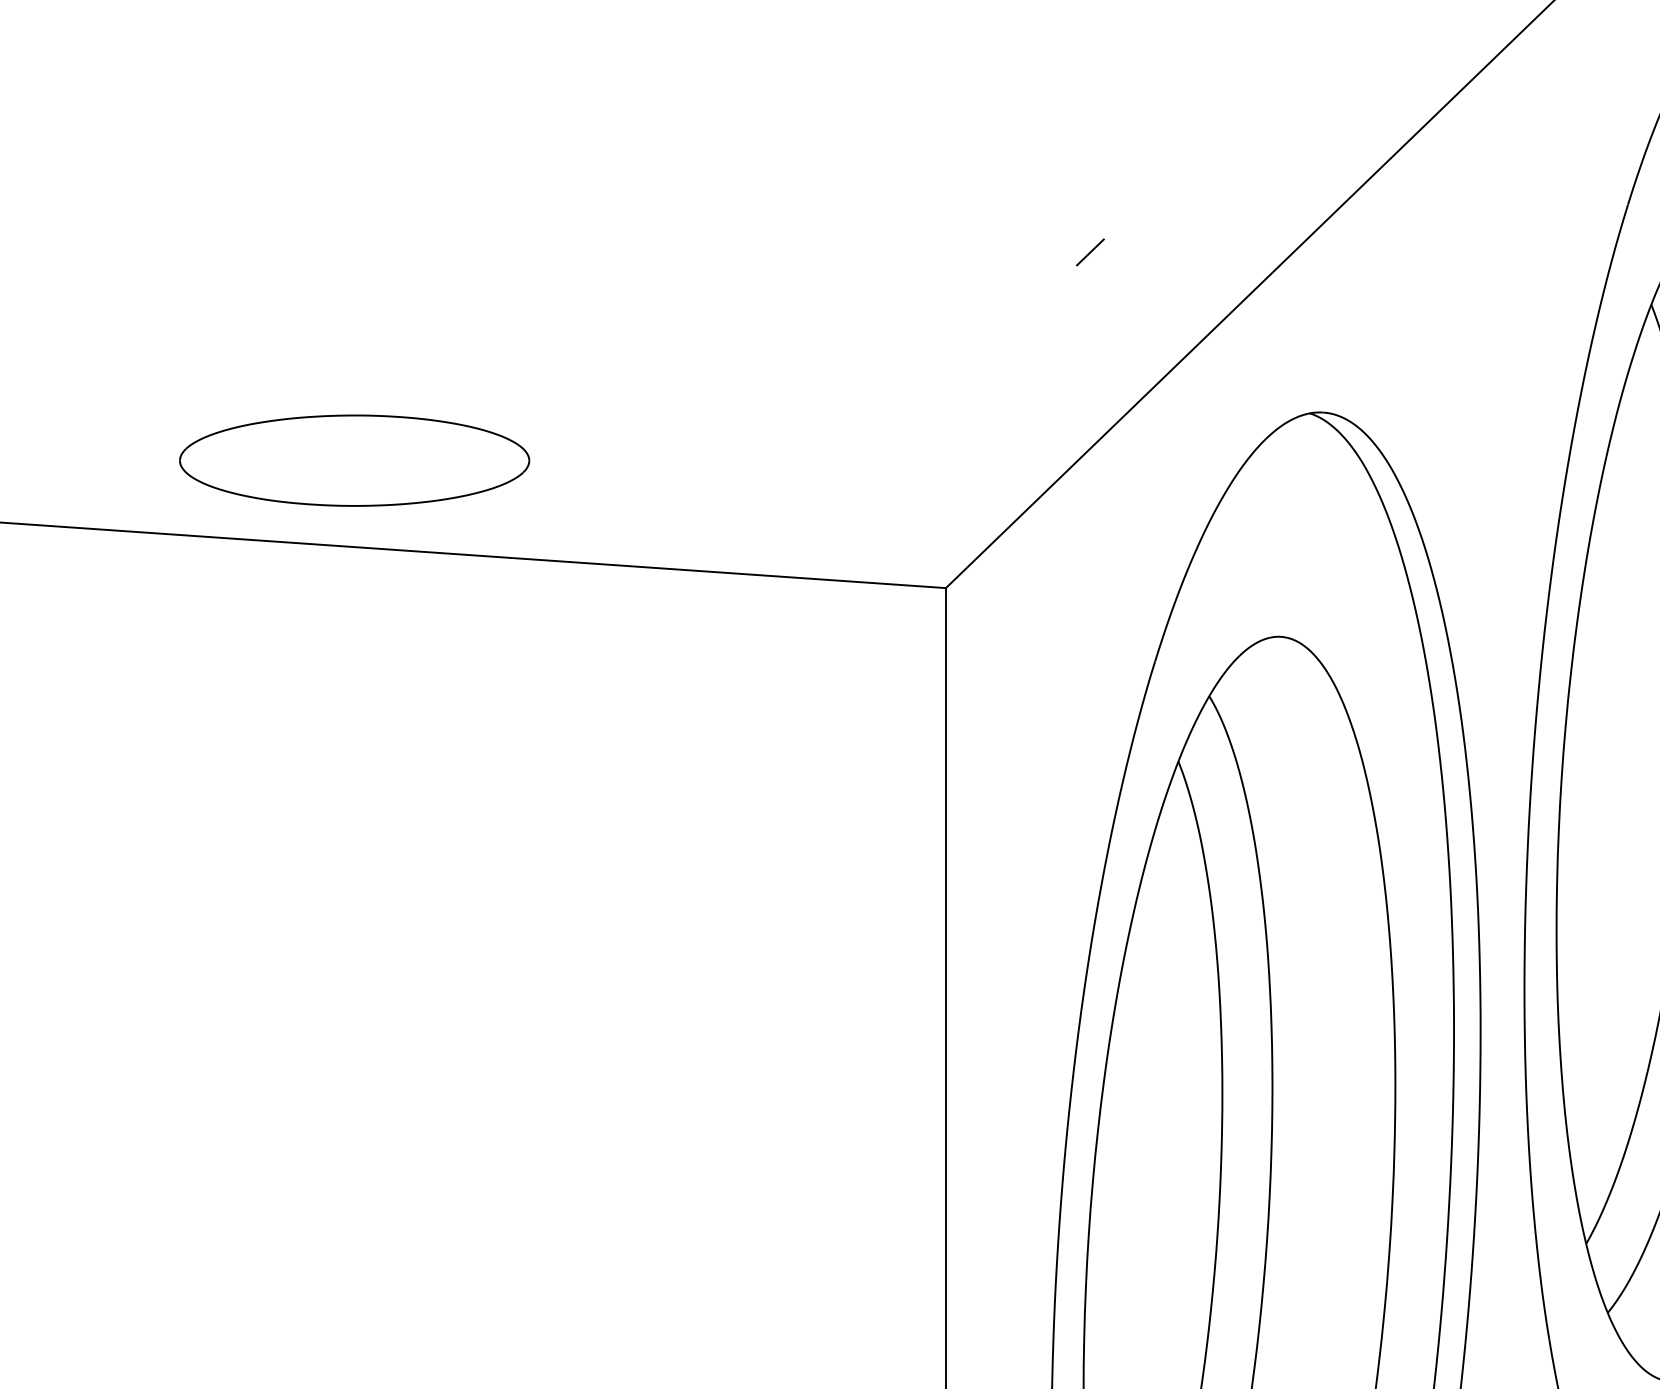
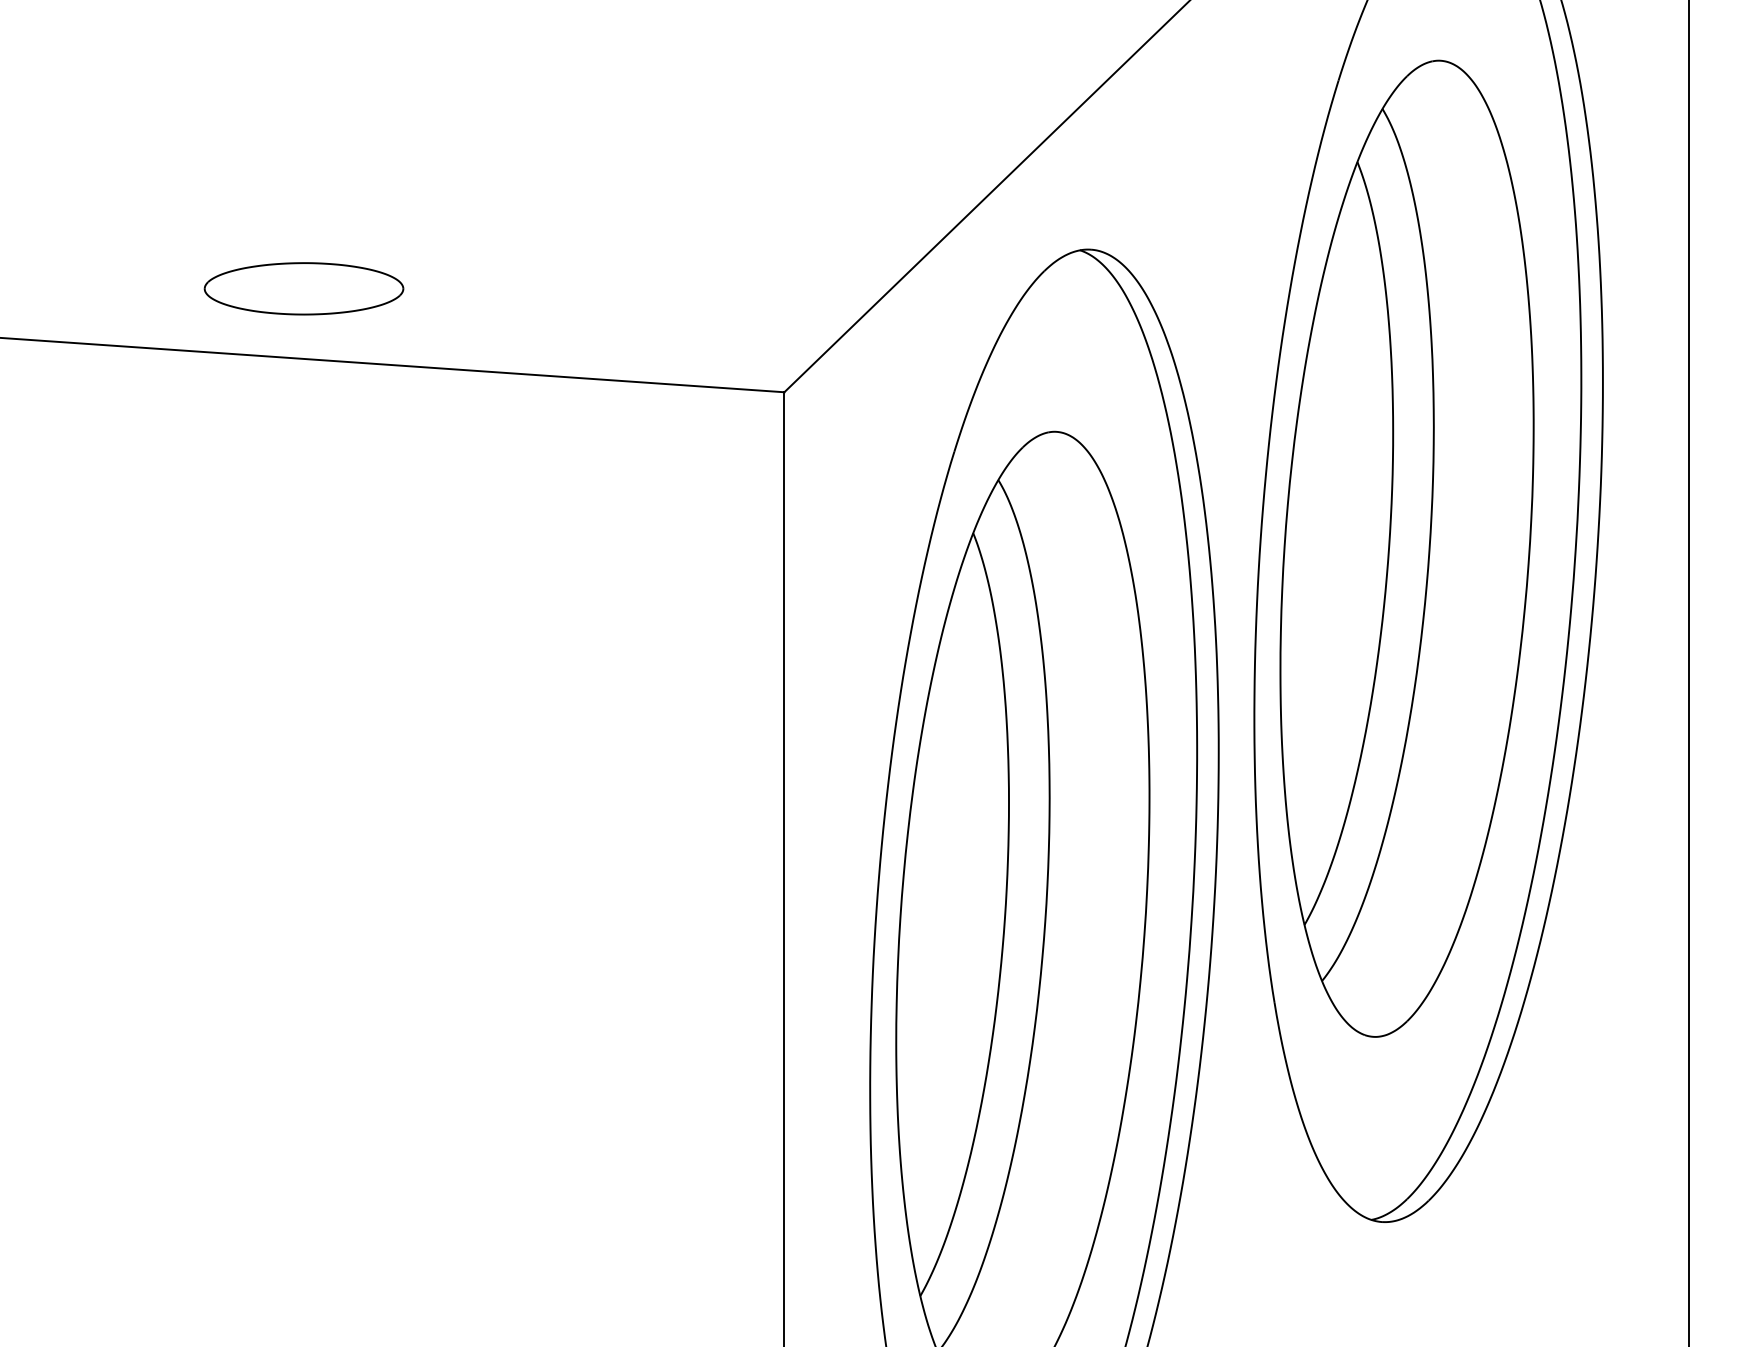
line: (1090, 252) -> (901, 119), removed
part: (353, 460) -> (303, 288), size x0.7

